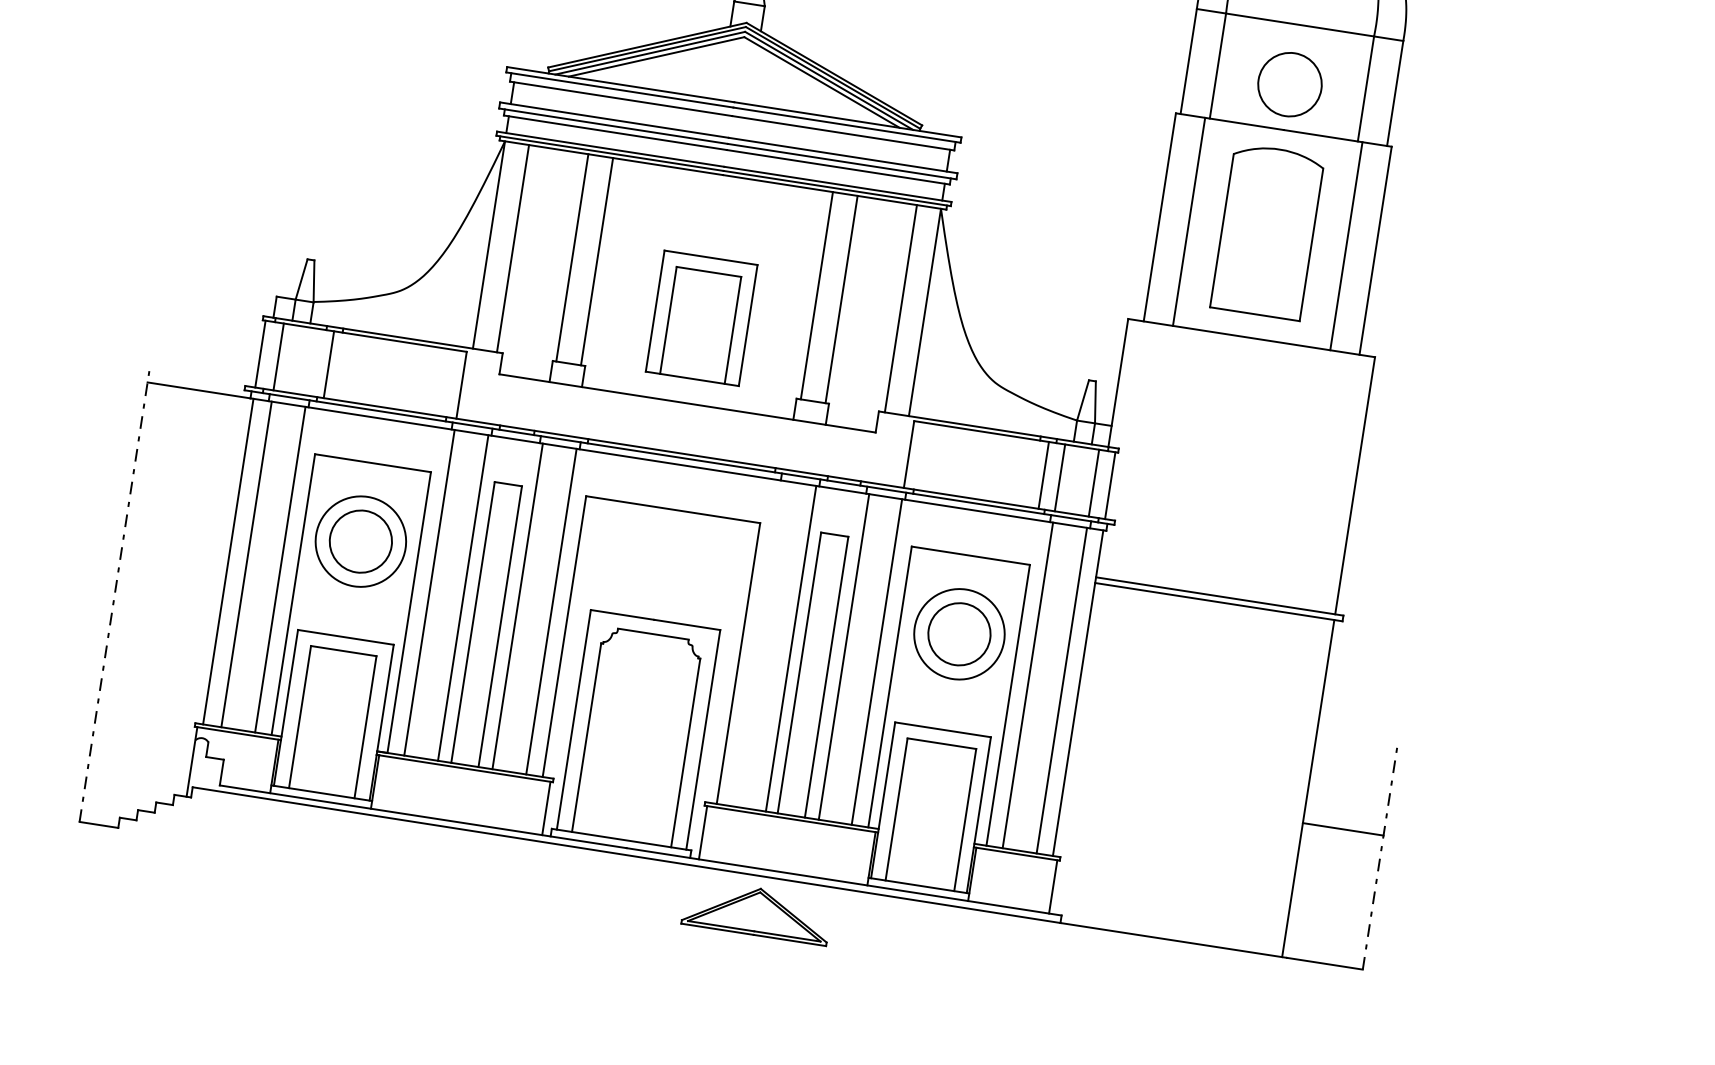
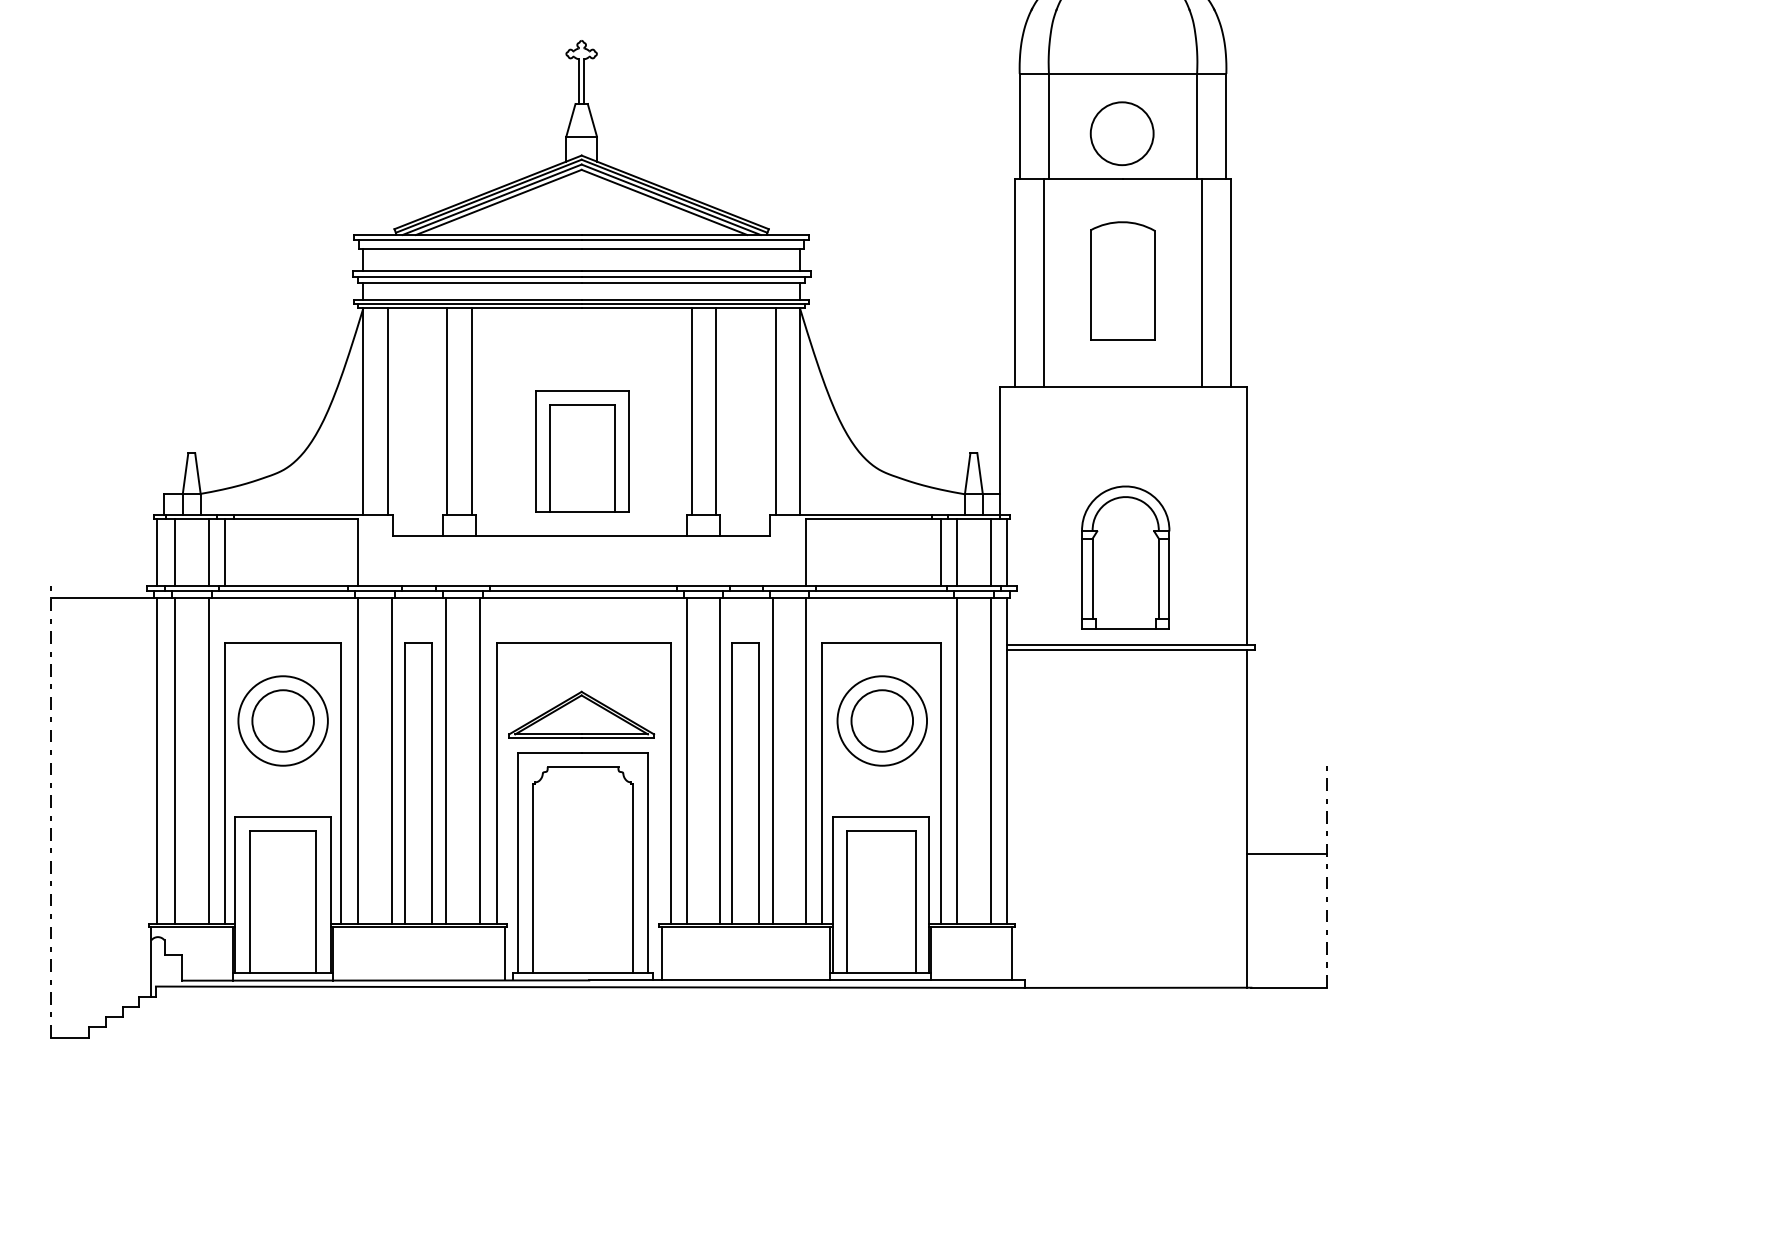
part: (1267, 231) -> (1122, 280), size x0.71
line: (312, 361) -> (208, 552), added
part: (1227, 508) -> (1125, 557), added
line: (758, 643) -> (687, 760), added
part: (757, 911) -> (581, 714), moved

